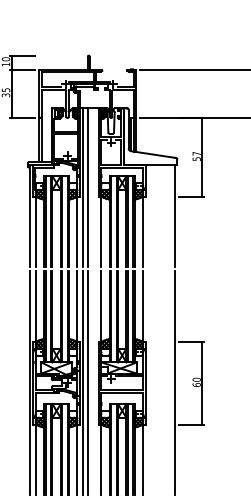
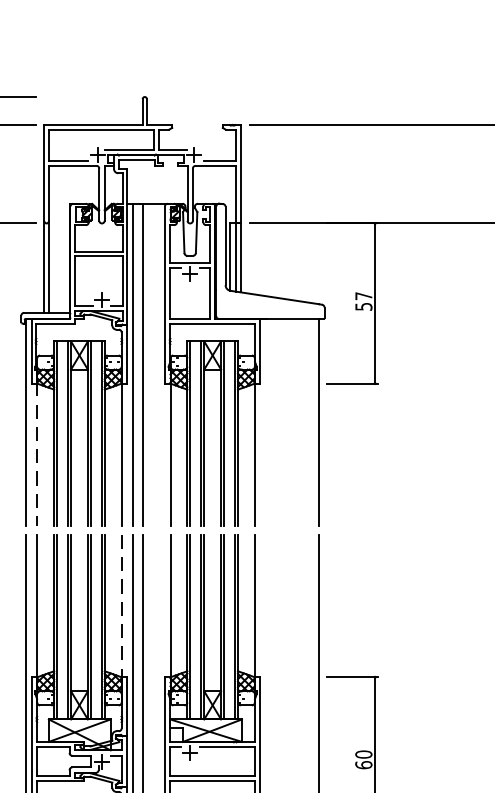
line: (35, 232) -> (36, 455), solid -> dashed
line: (77, 307) -> (121, 607), solid -> dashed

